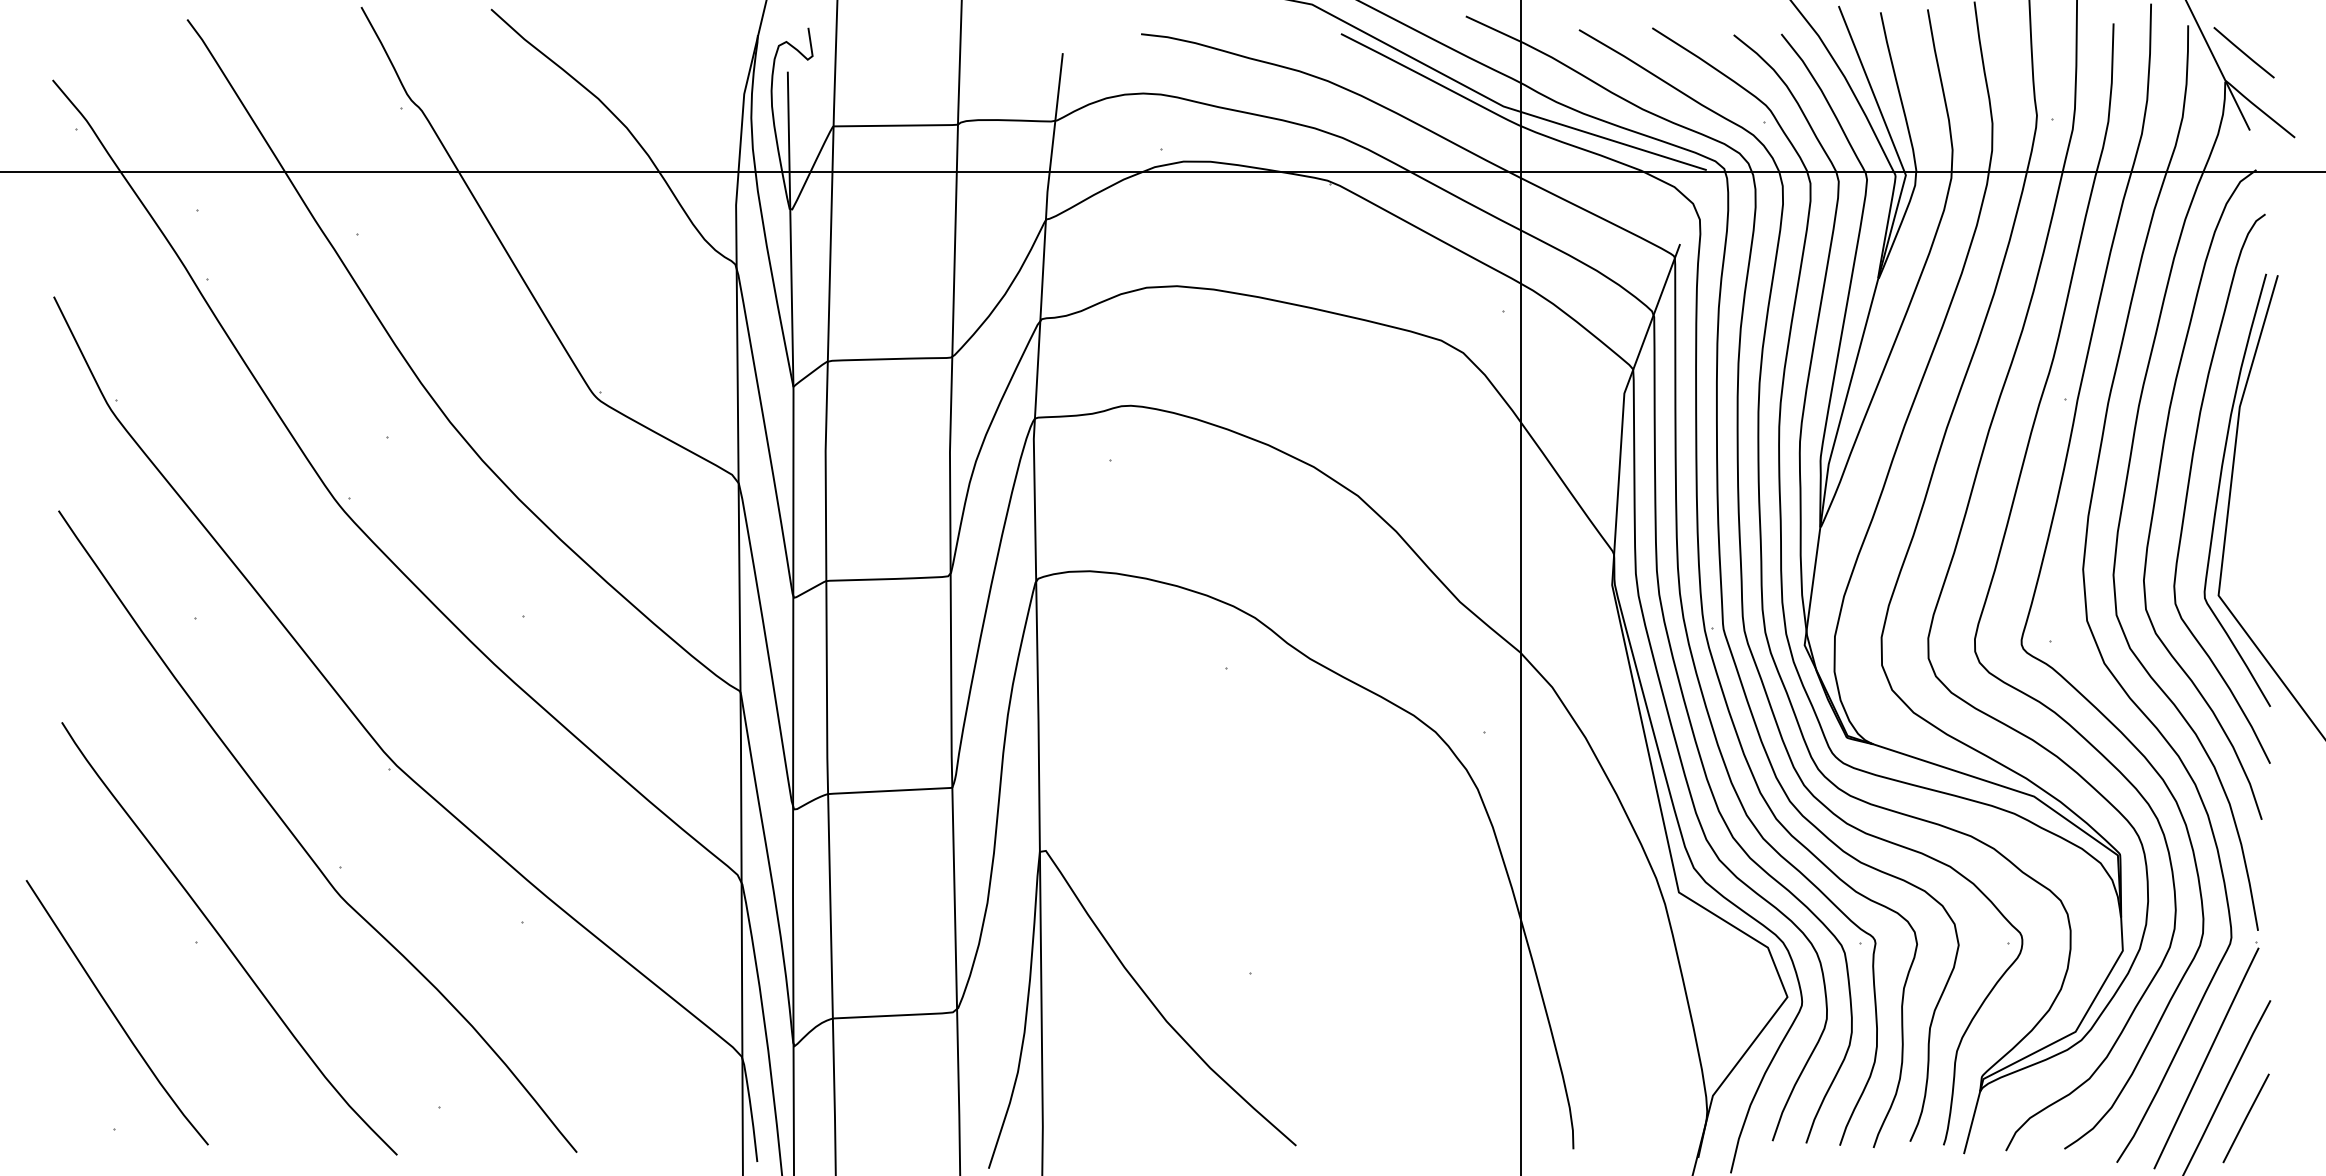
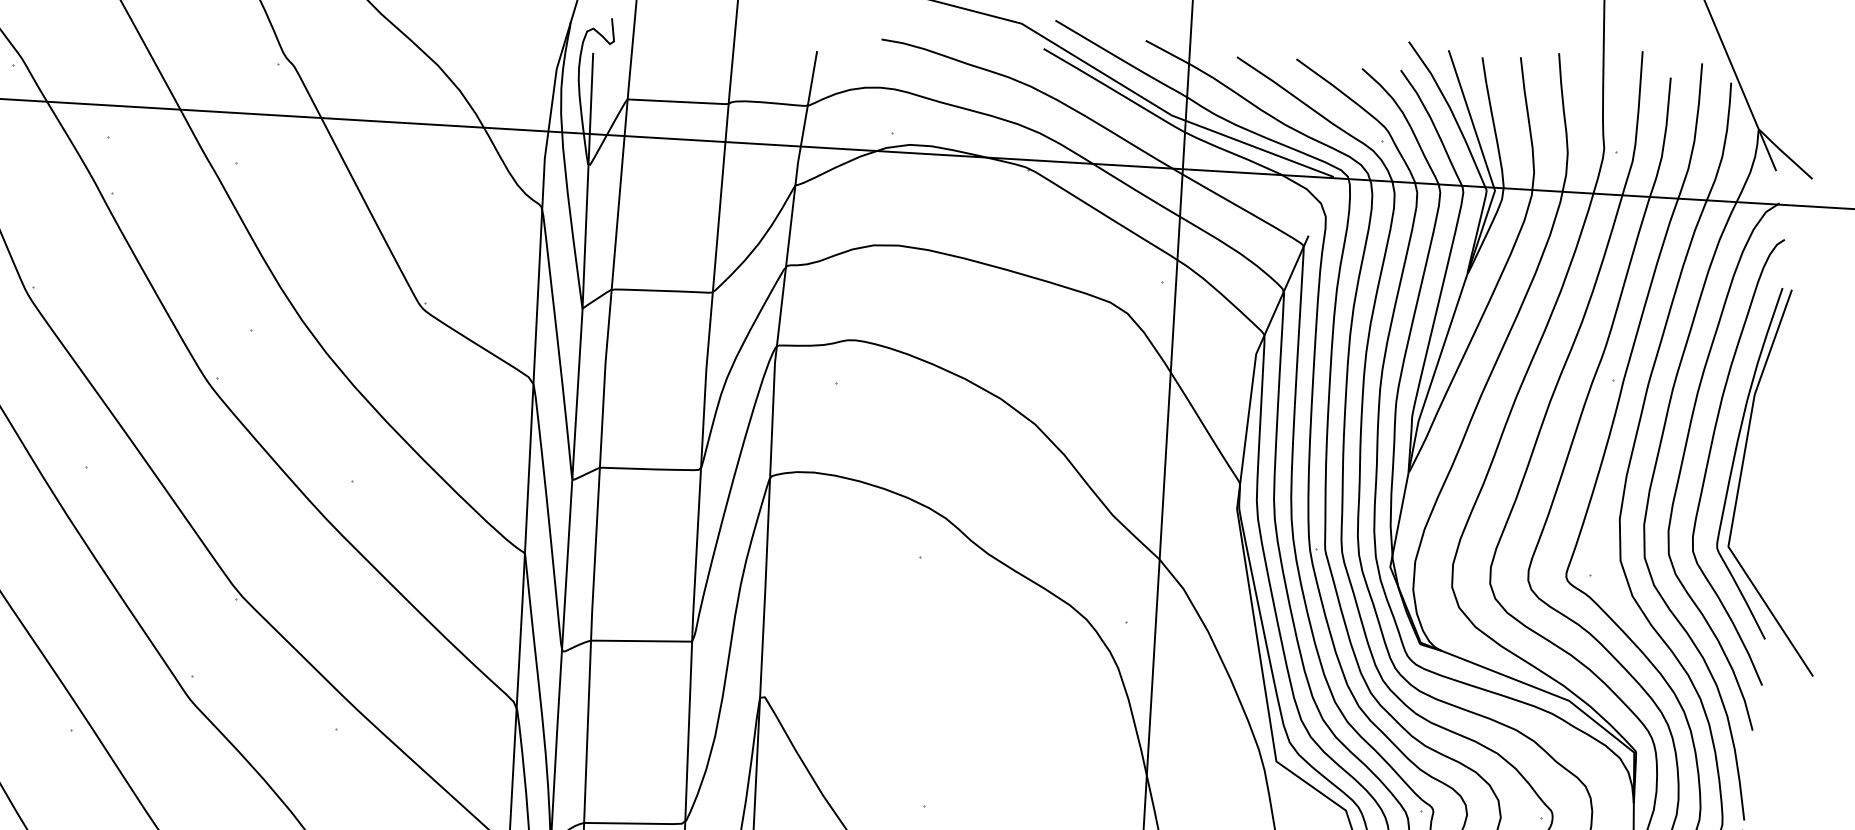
line: (2243, 52) -> (1774, 107), removed

